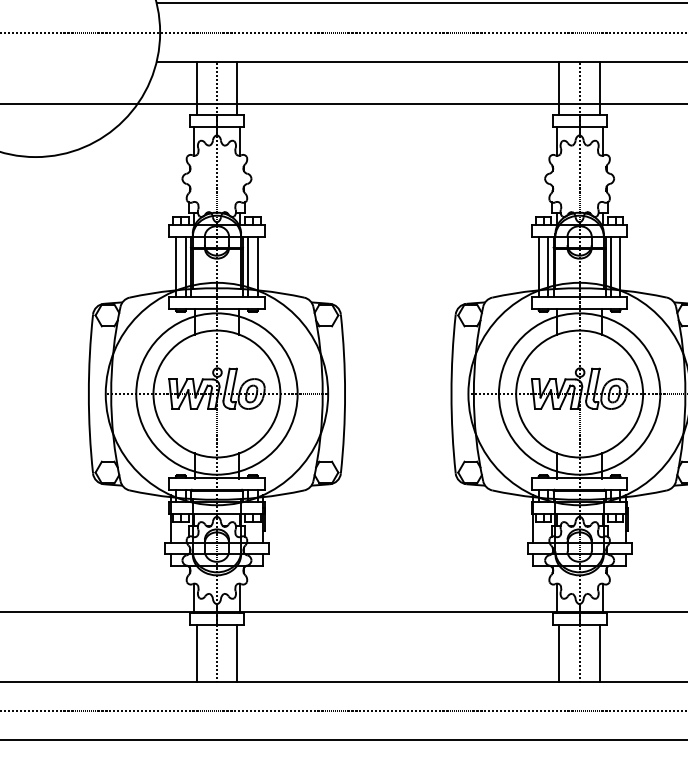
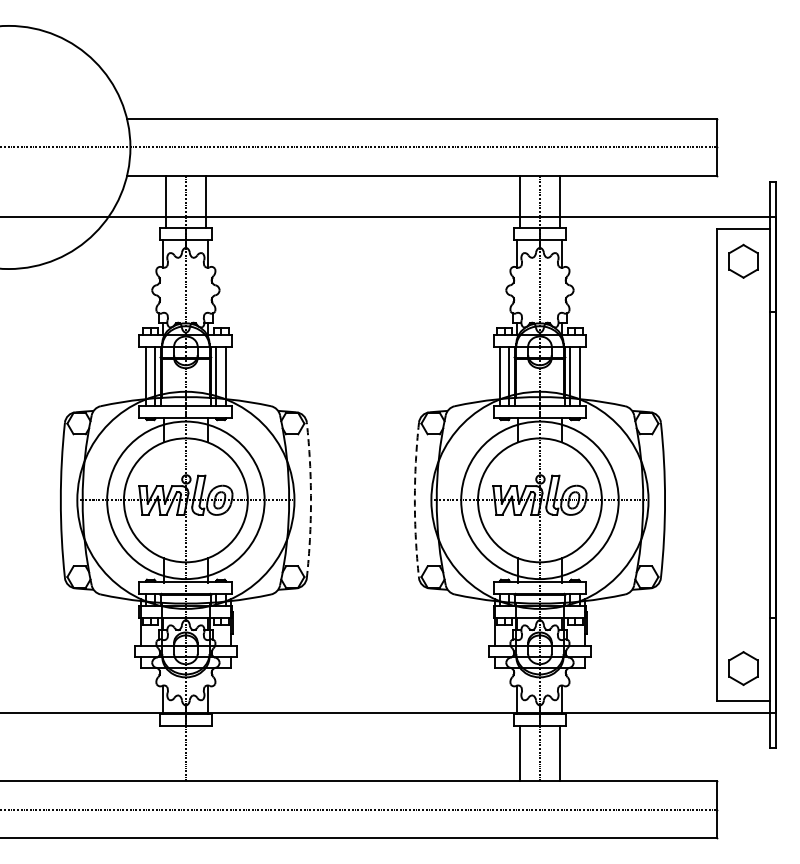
arc: (345, 394) -> (311, 500), solid -> dashed
arc: (451, 394) -> (414, 500), solid -> dashed
line: (197, 653) -> (166, 753), removed
line: (237, 653) -> (205, 753), removed

